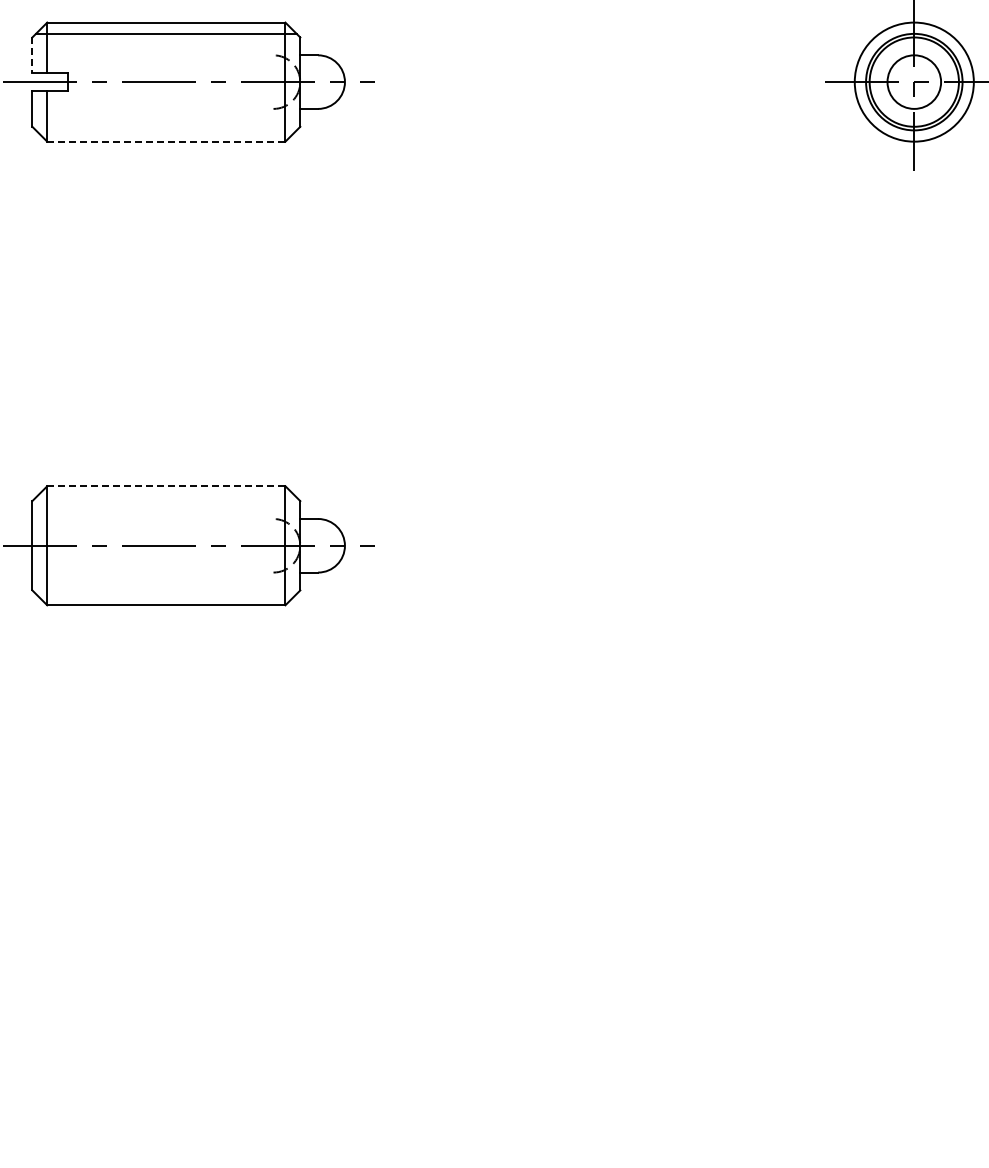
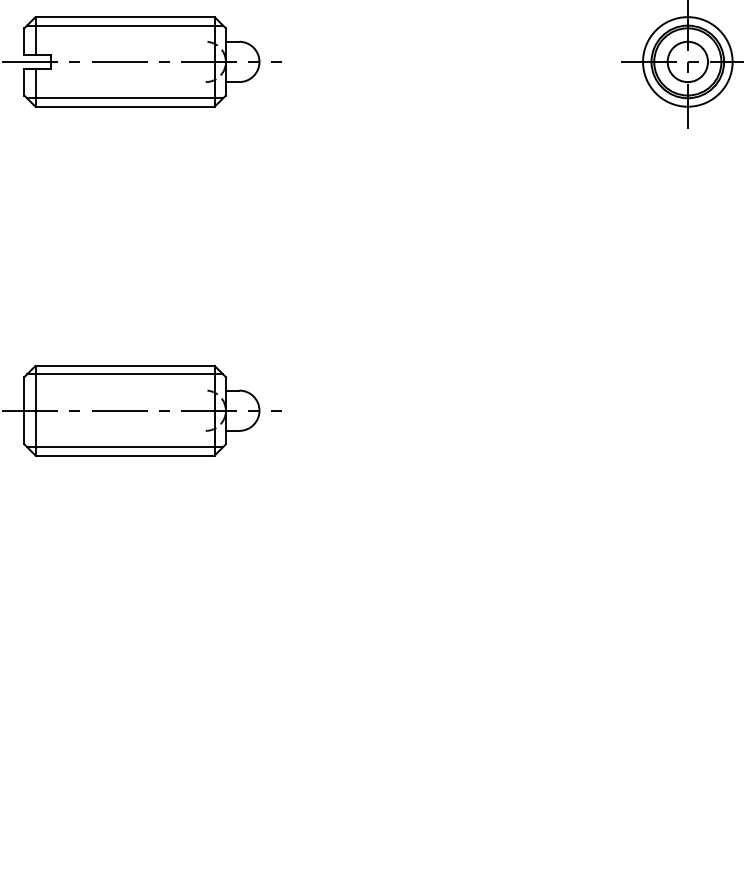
line: (32, 55) -> (24, 41), dashed -> solid
line: (165, 130) -> (124, 98), added
line: (165, 141) -> (124, 106), dashed -> solid
line: (165, 486) -> (124, 366), dashed -> solid
line: (165, 497) -> (124, 374), added
line: (165, 594) -> (124, 447), added

